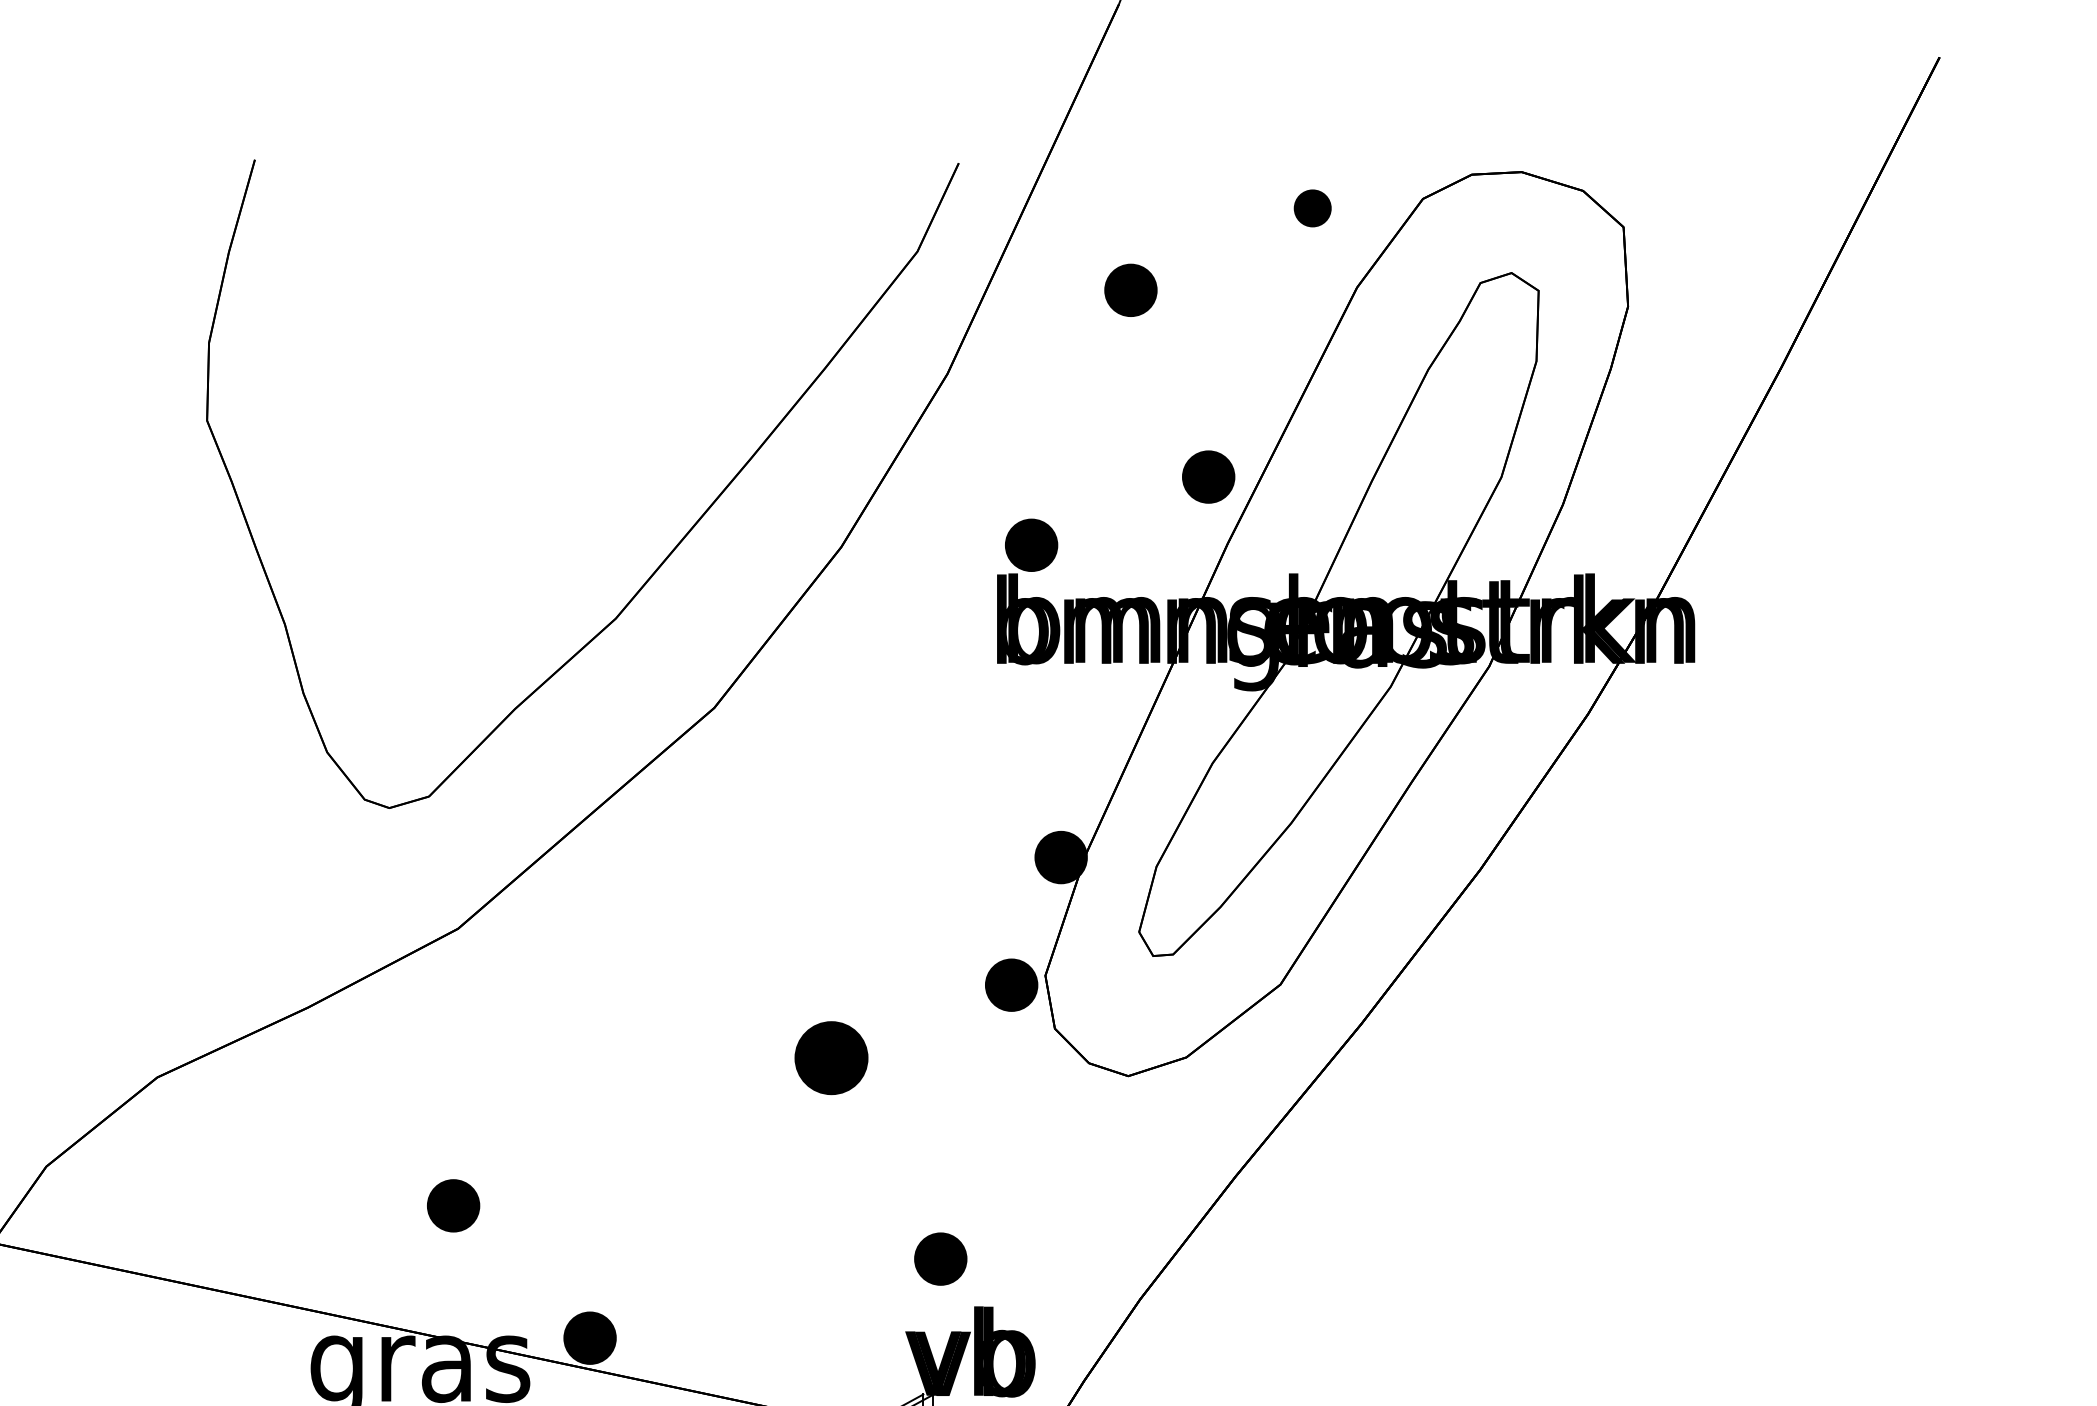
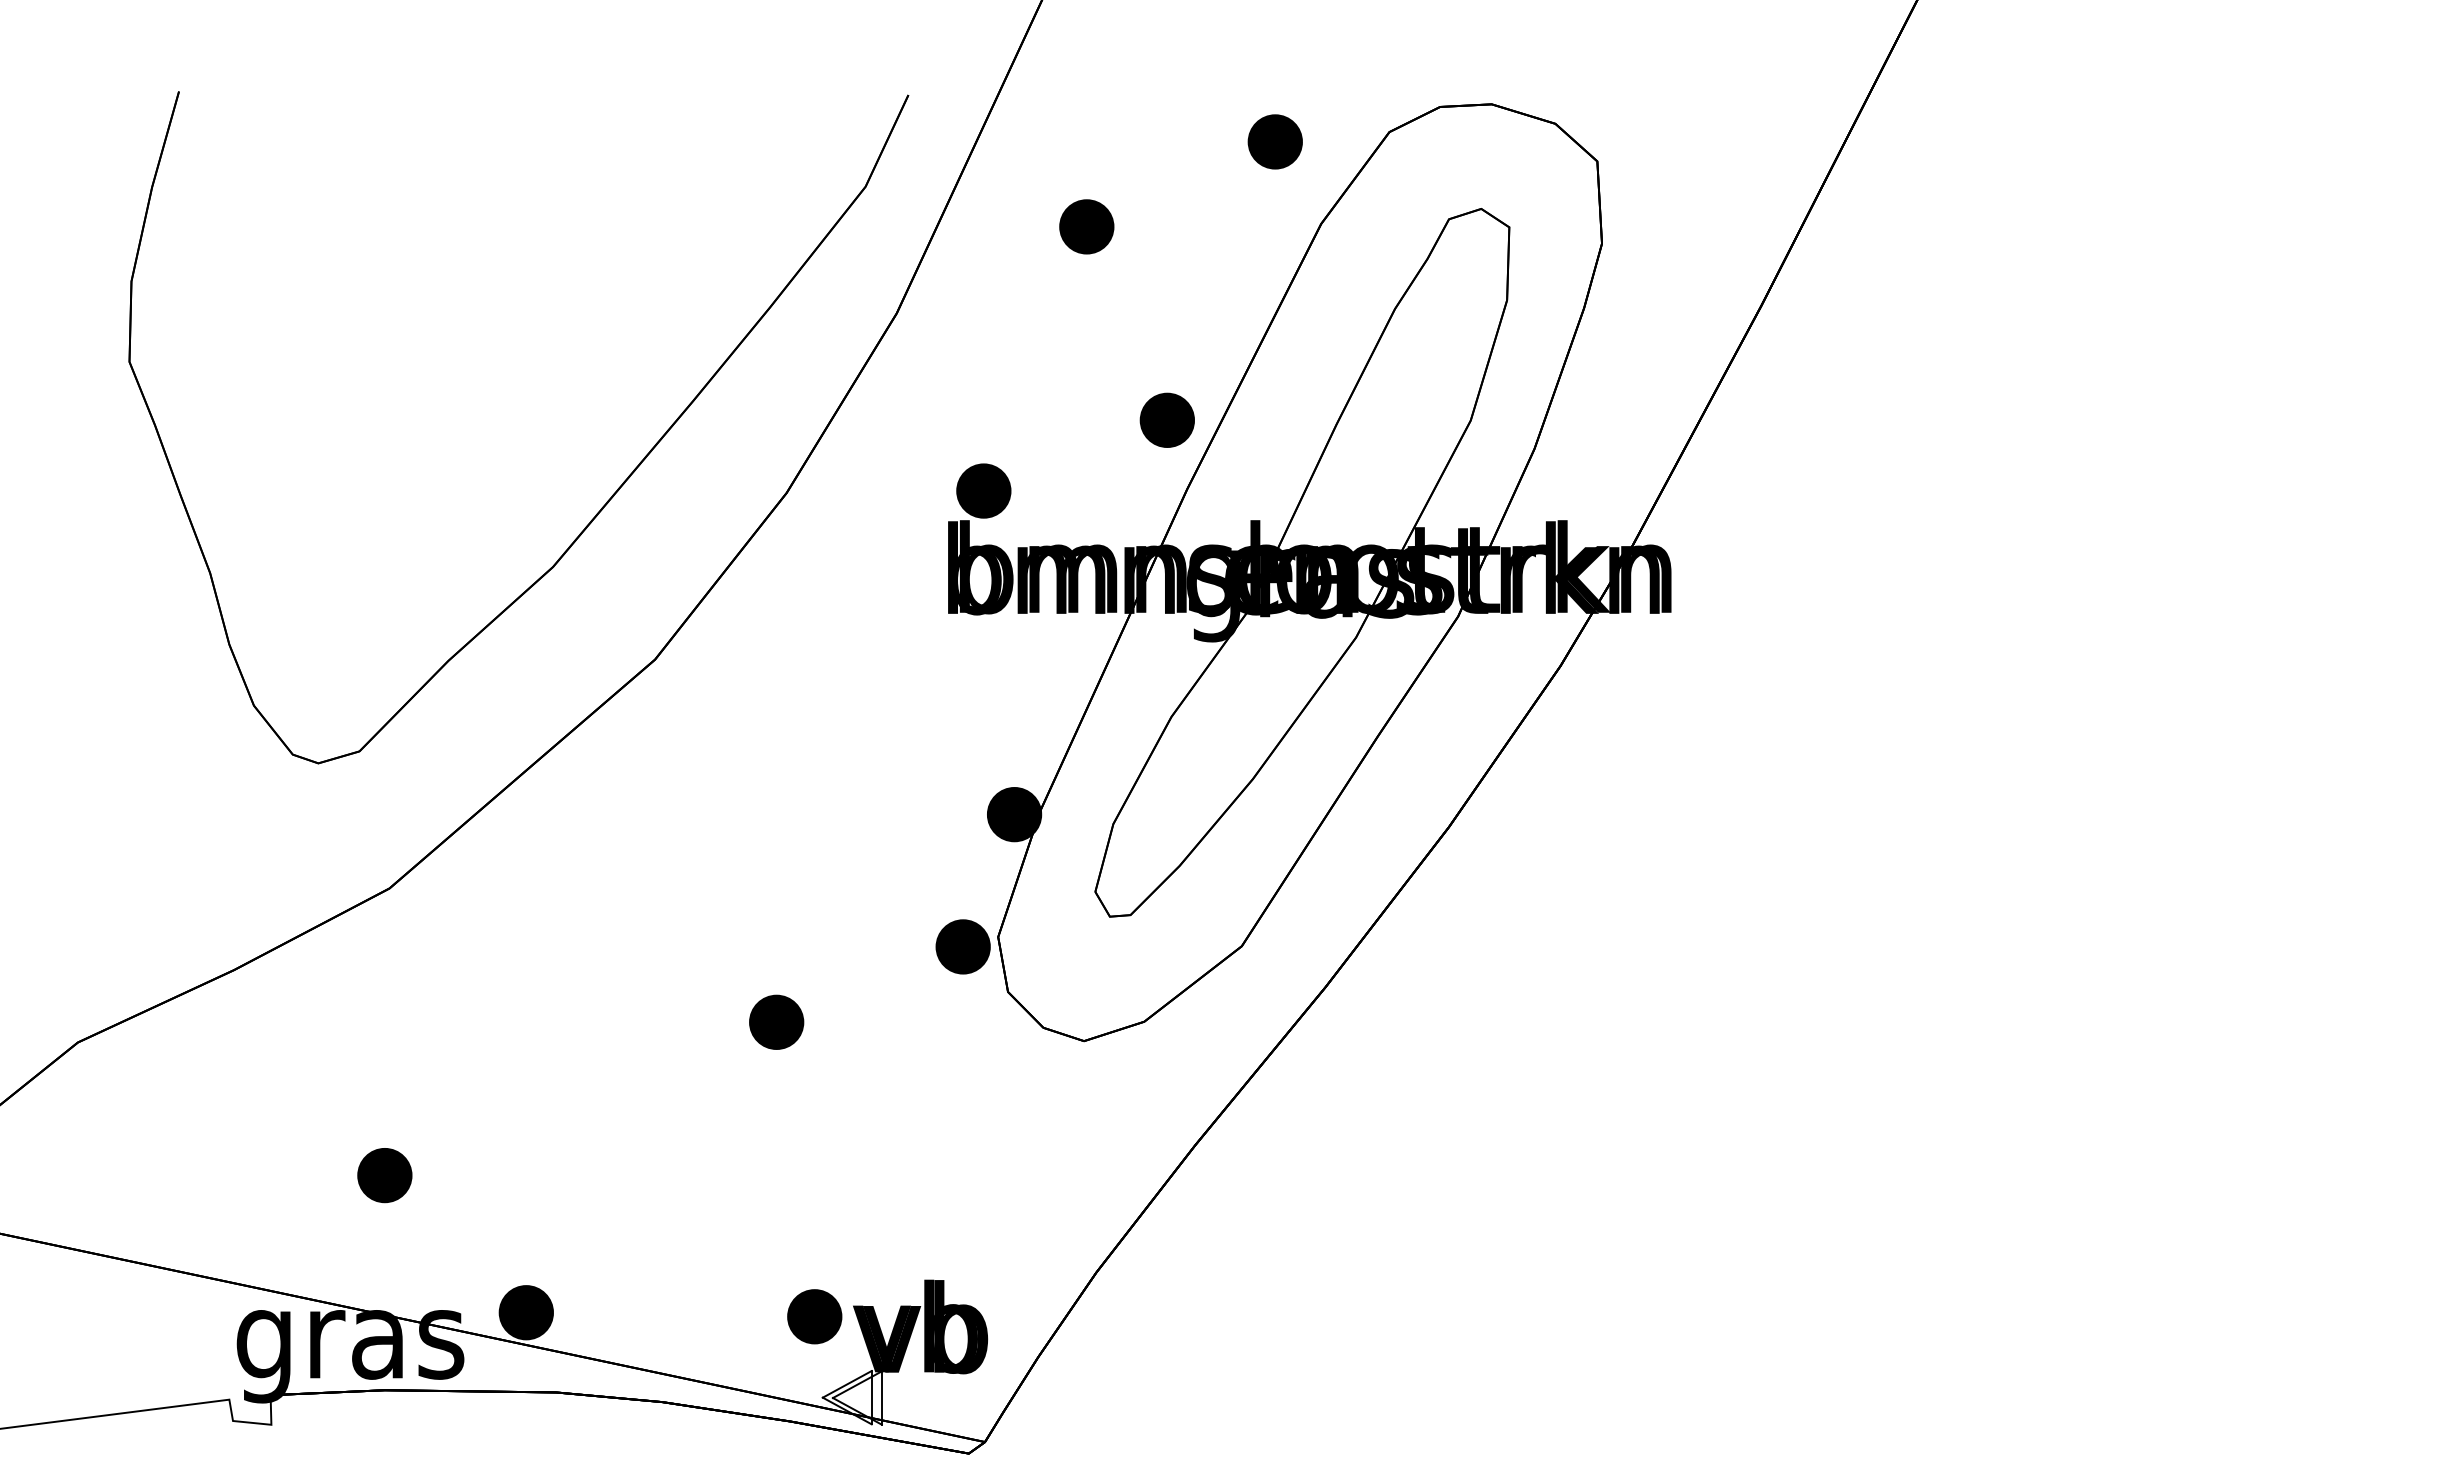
part: (1312, 207) -> (1274, 141), size x1.43
part: (831, 1057) -> (776, 1021), size x0.71
part: (940, 1258) -> (814, 1316), moved

